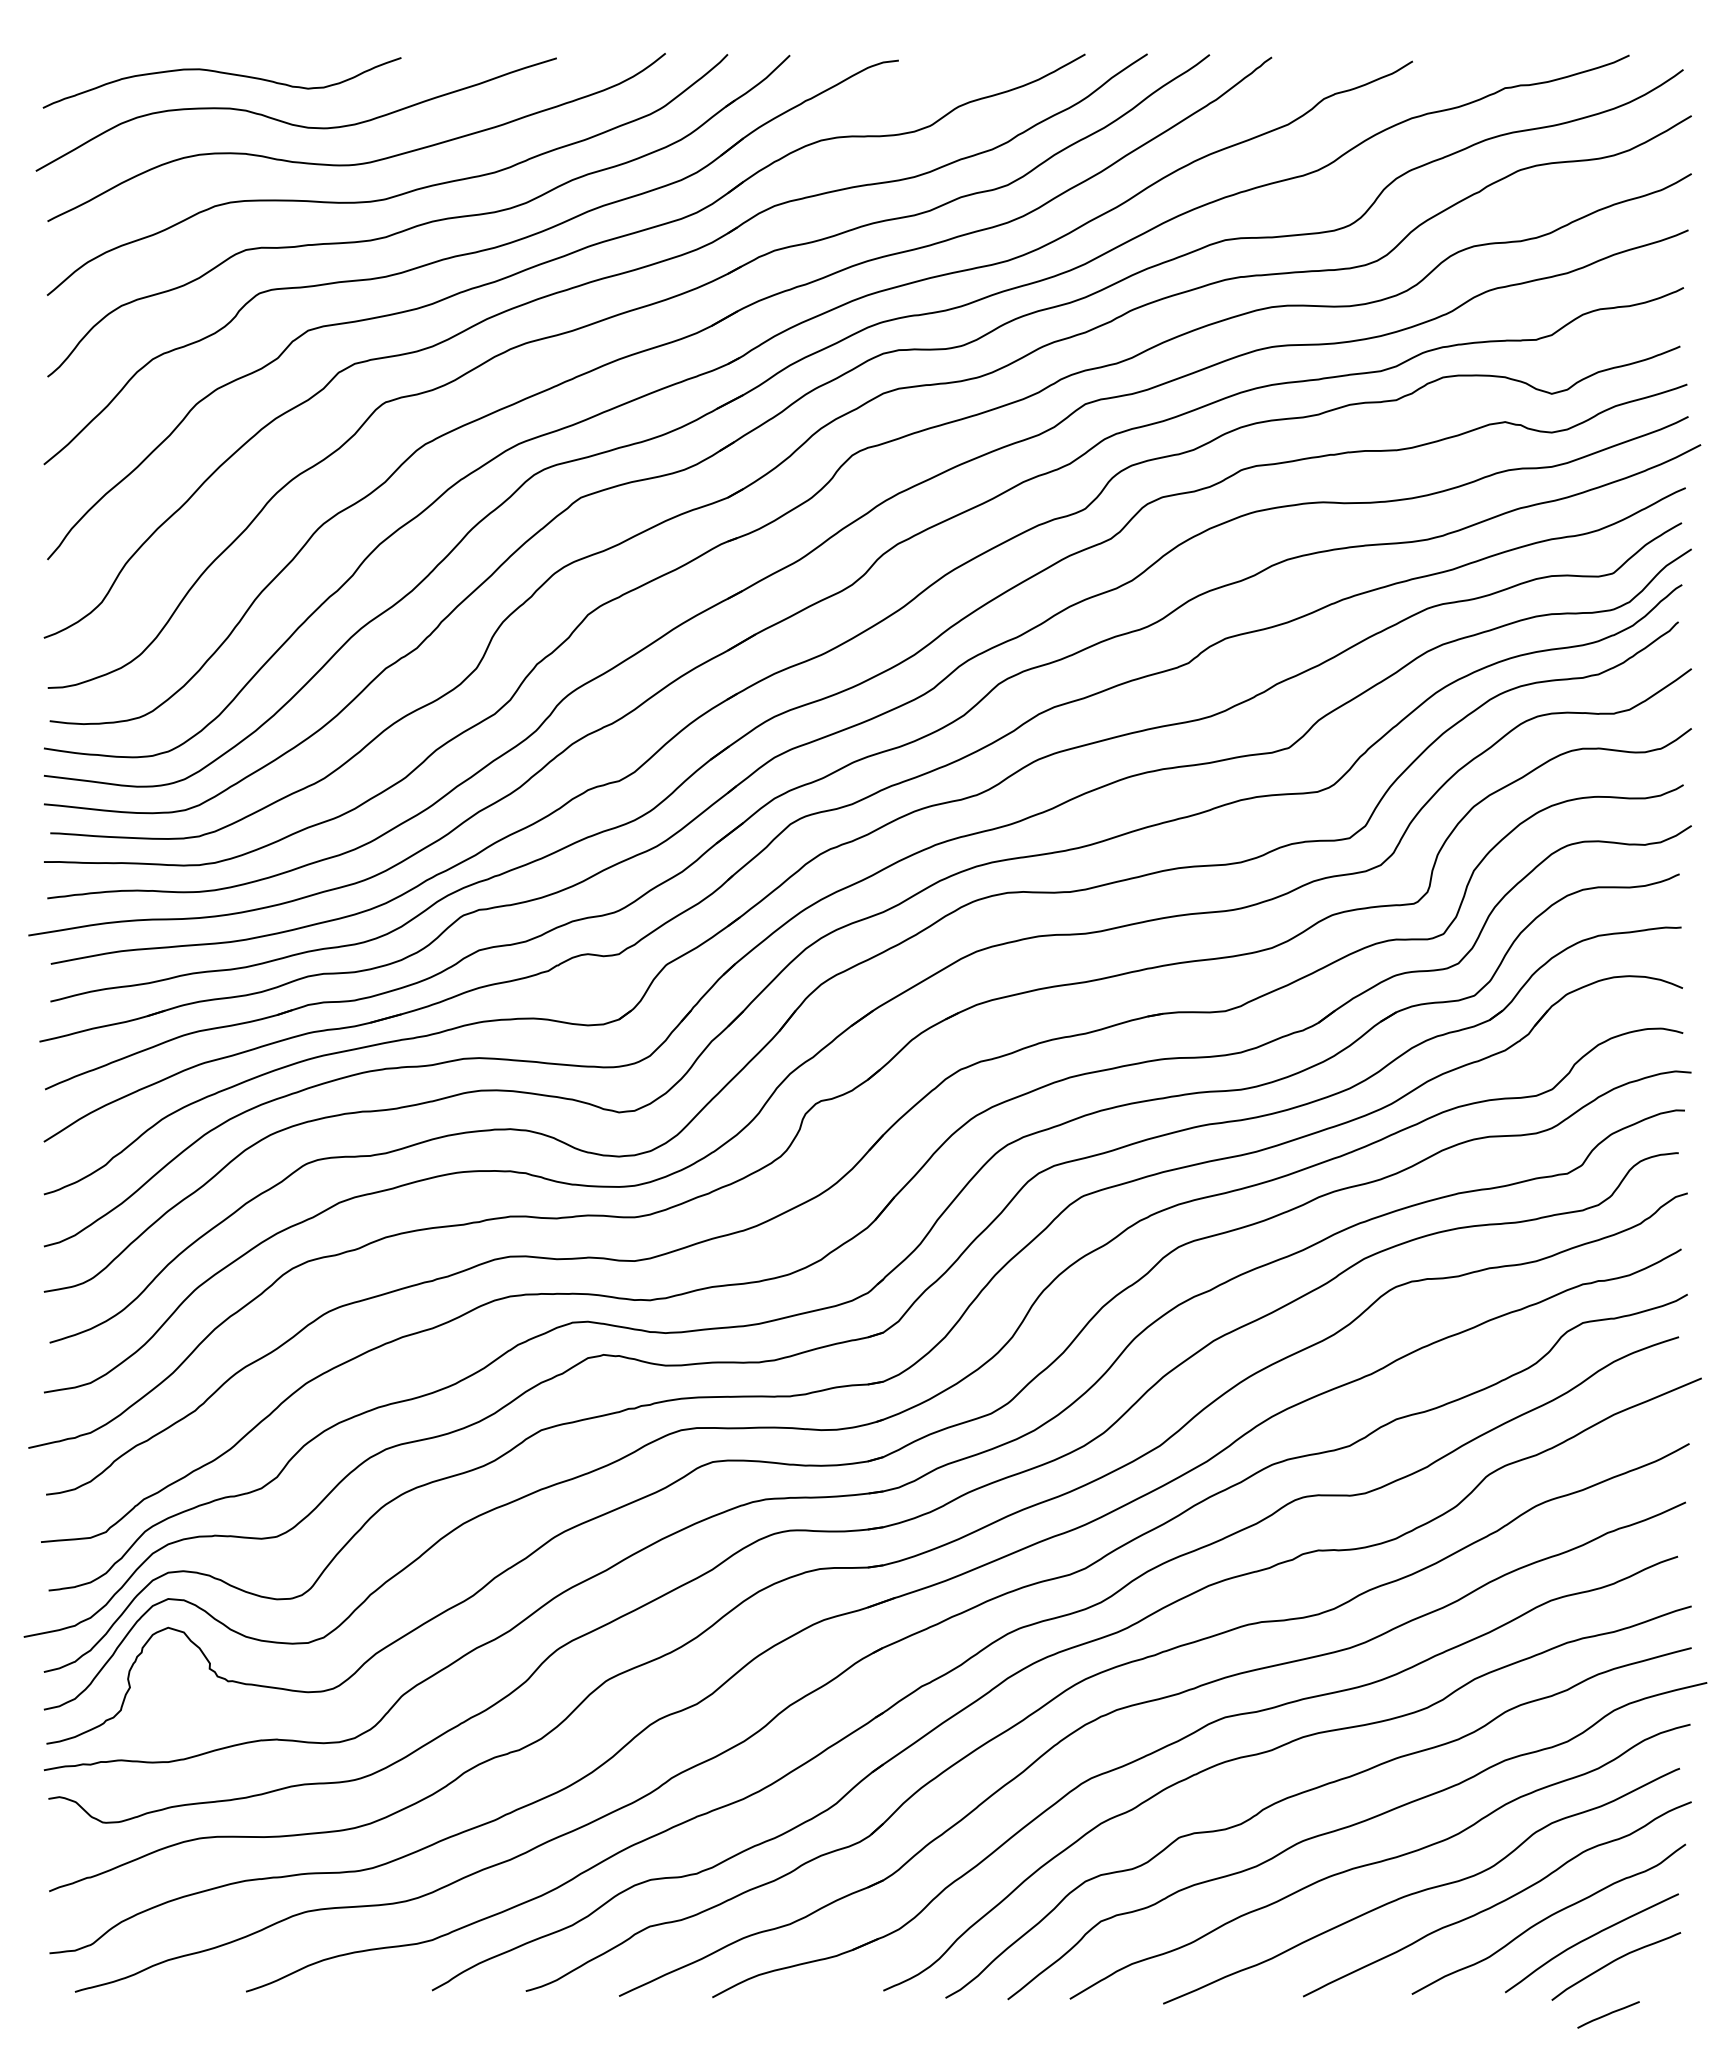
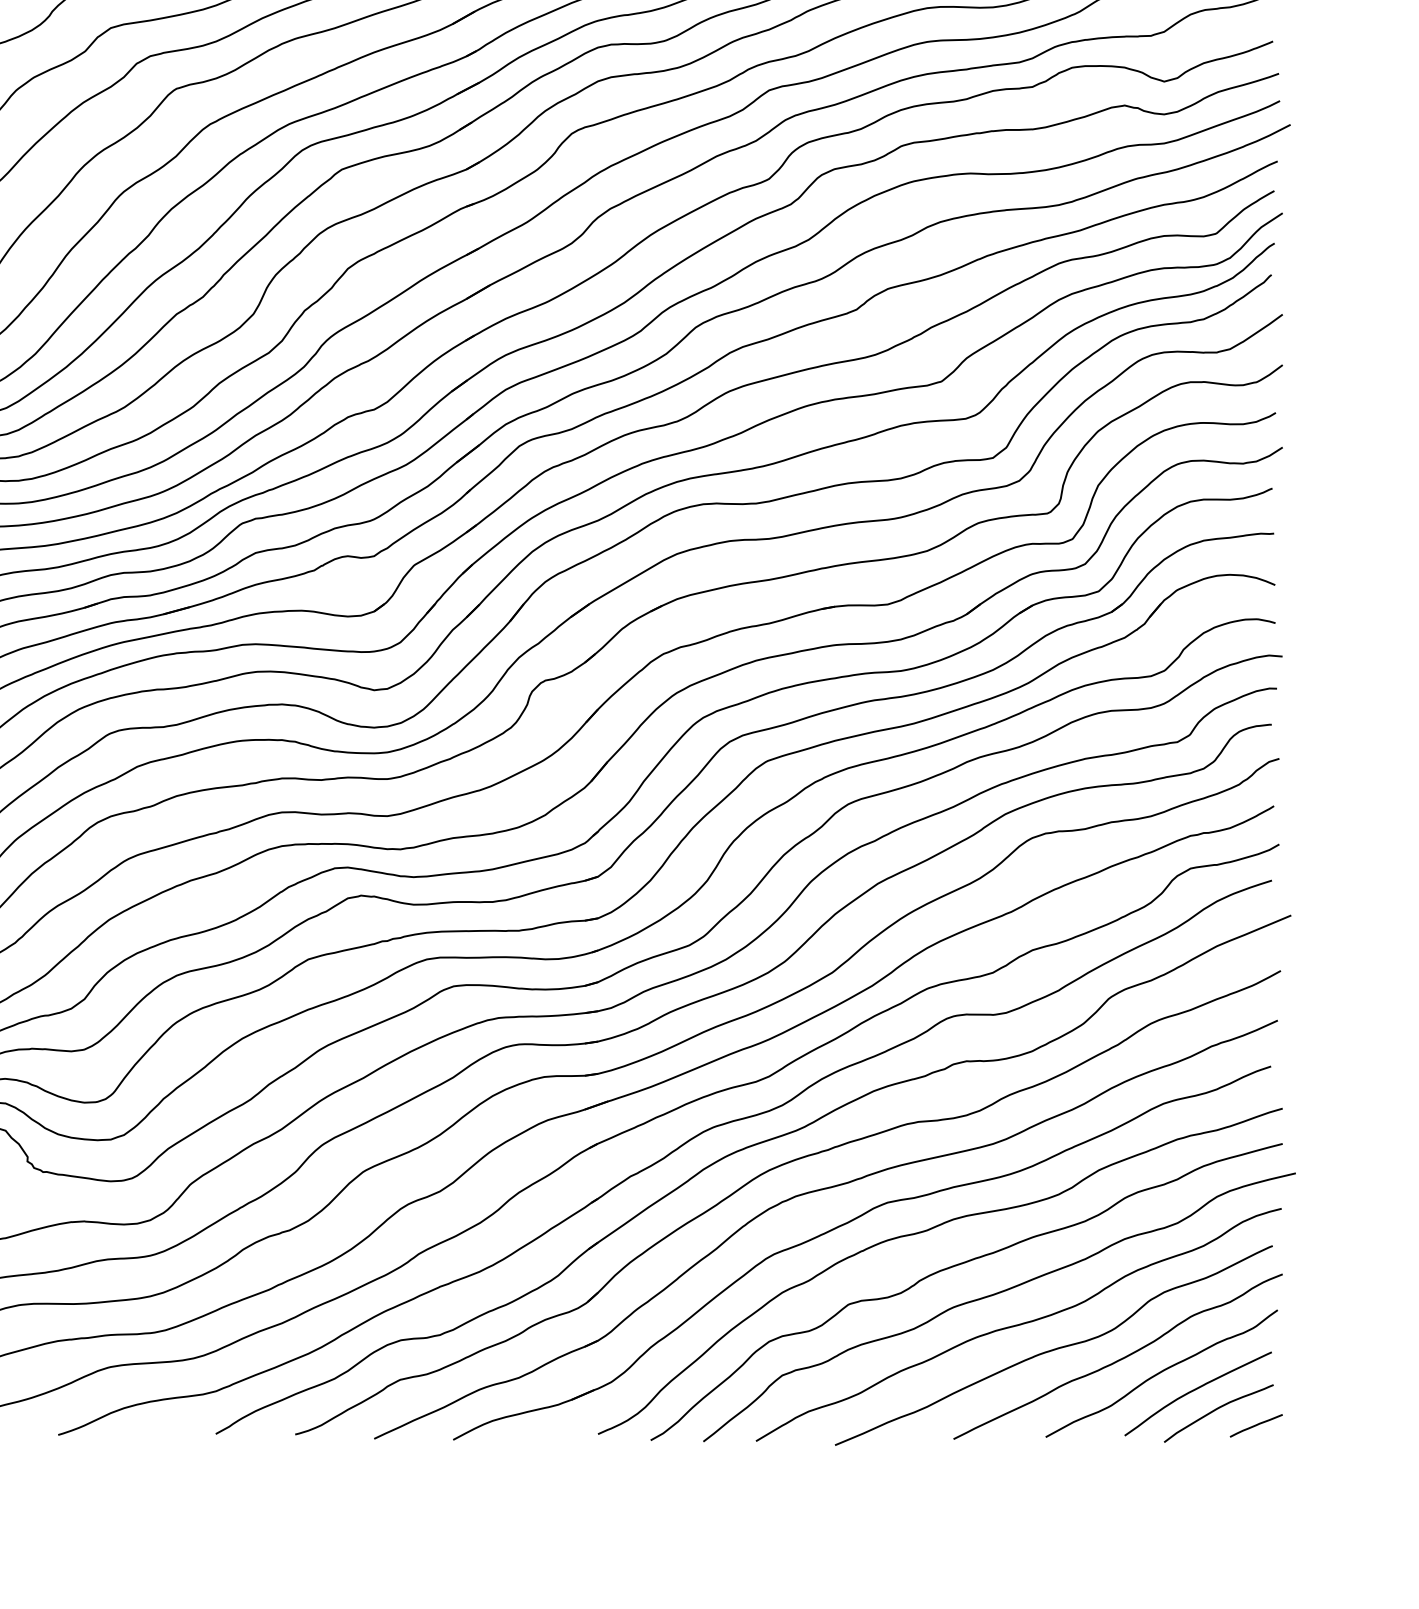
curve: (1608, 2014) -> (1256, 1425), moved

